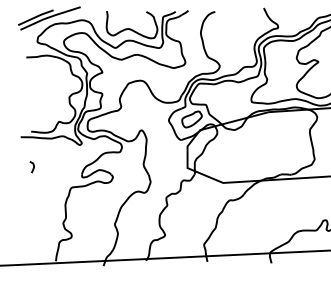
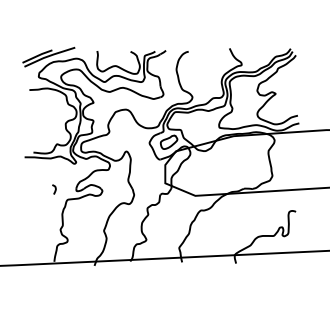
curve: (32, 165) -> (54, 188), moved

